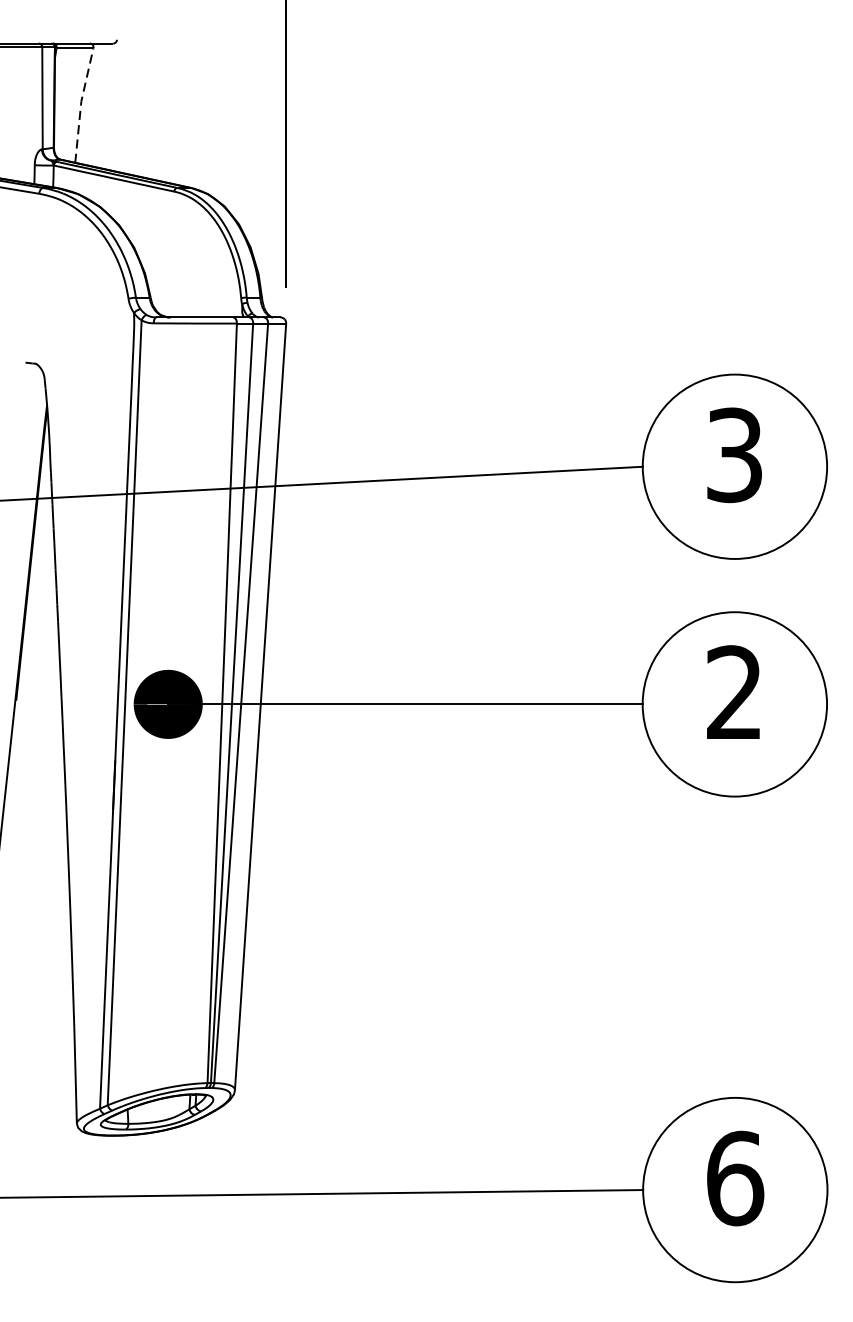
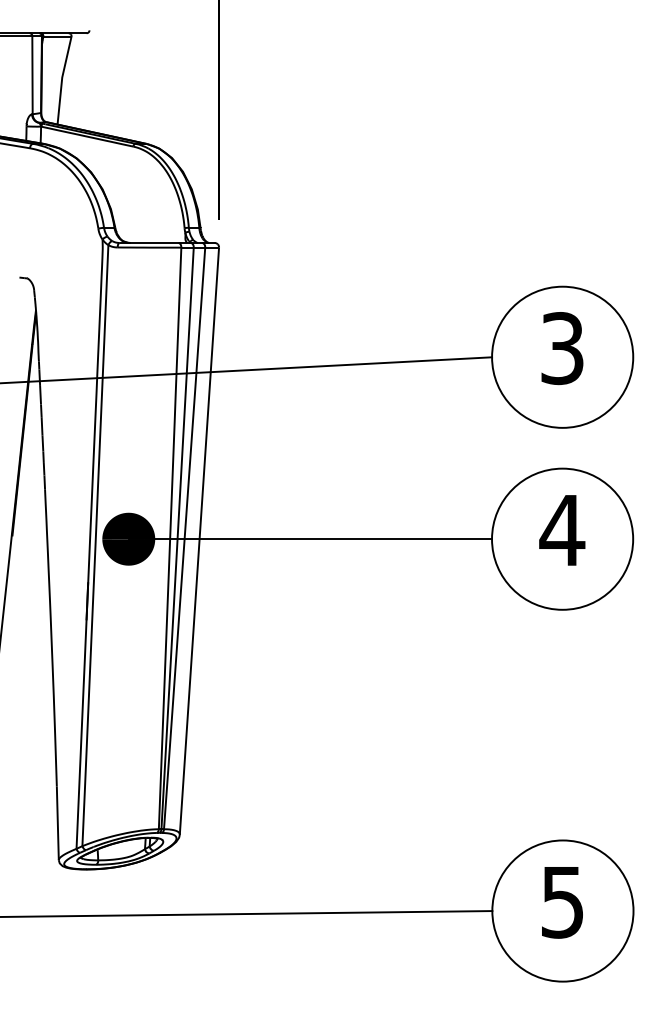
line: (81, 103) -> (62, 79), dashed -> solid
text: (734, 691) -> (562, 529), 2 -> 4
text: (736, 1177) -> (563, 901), 6 -> 5

